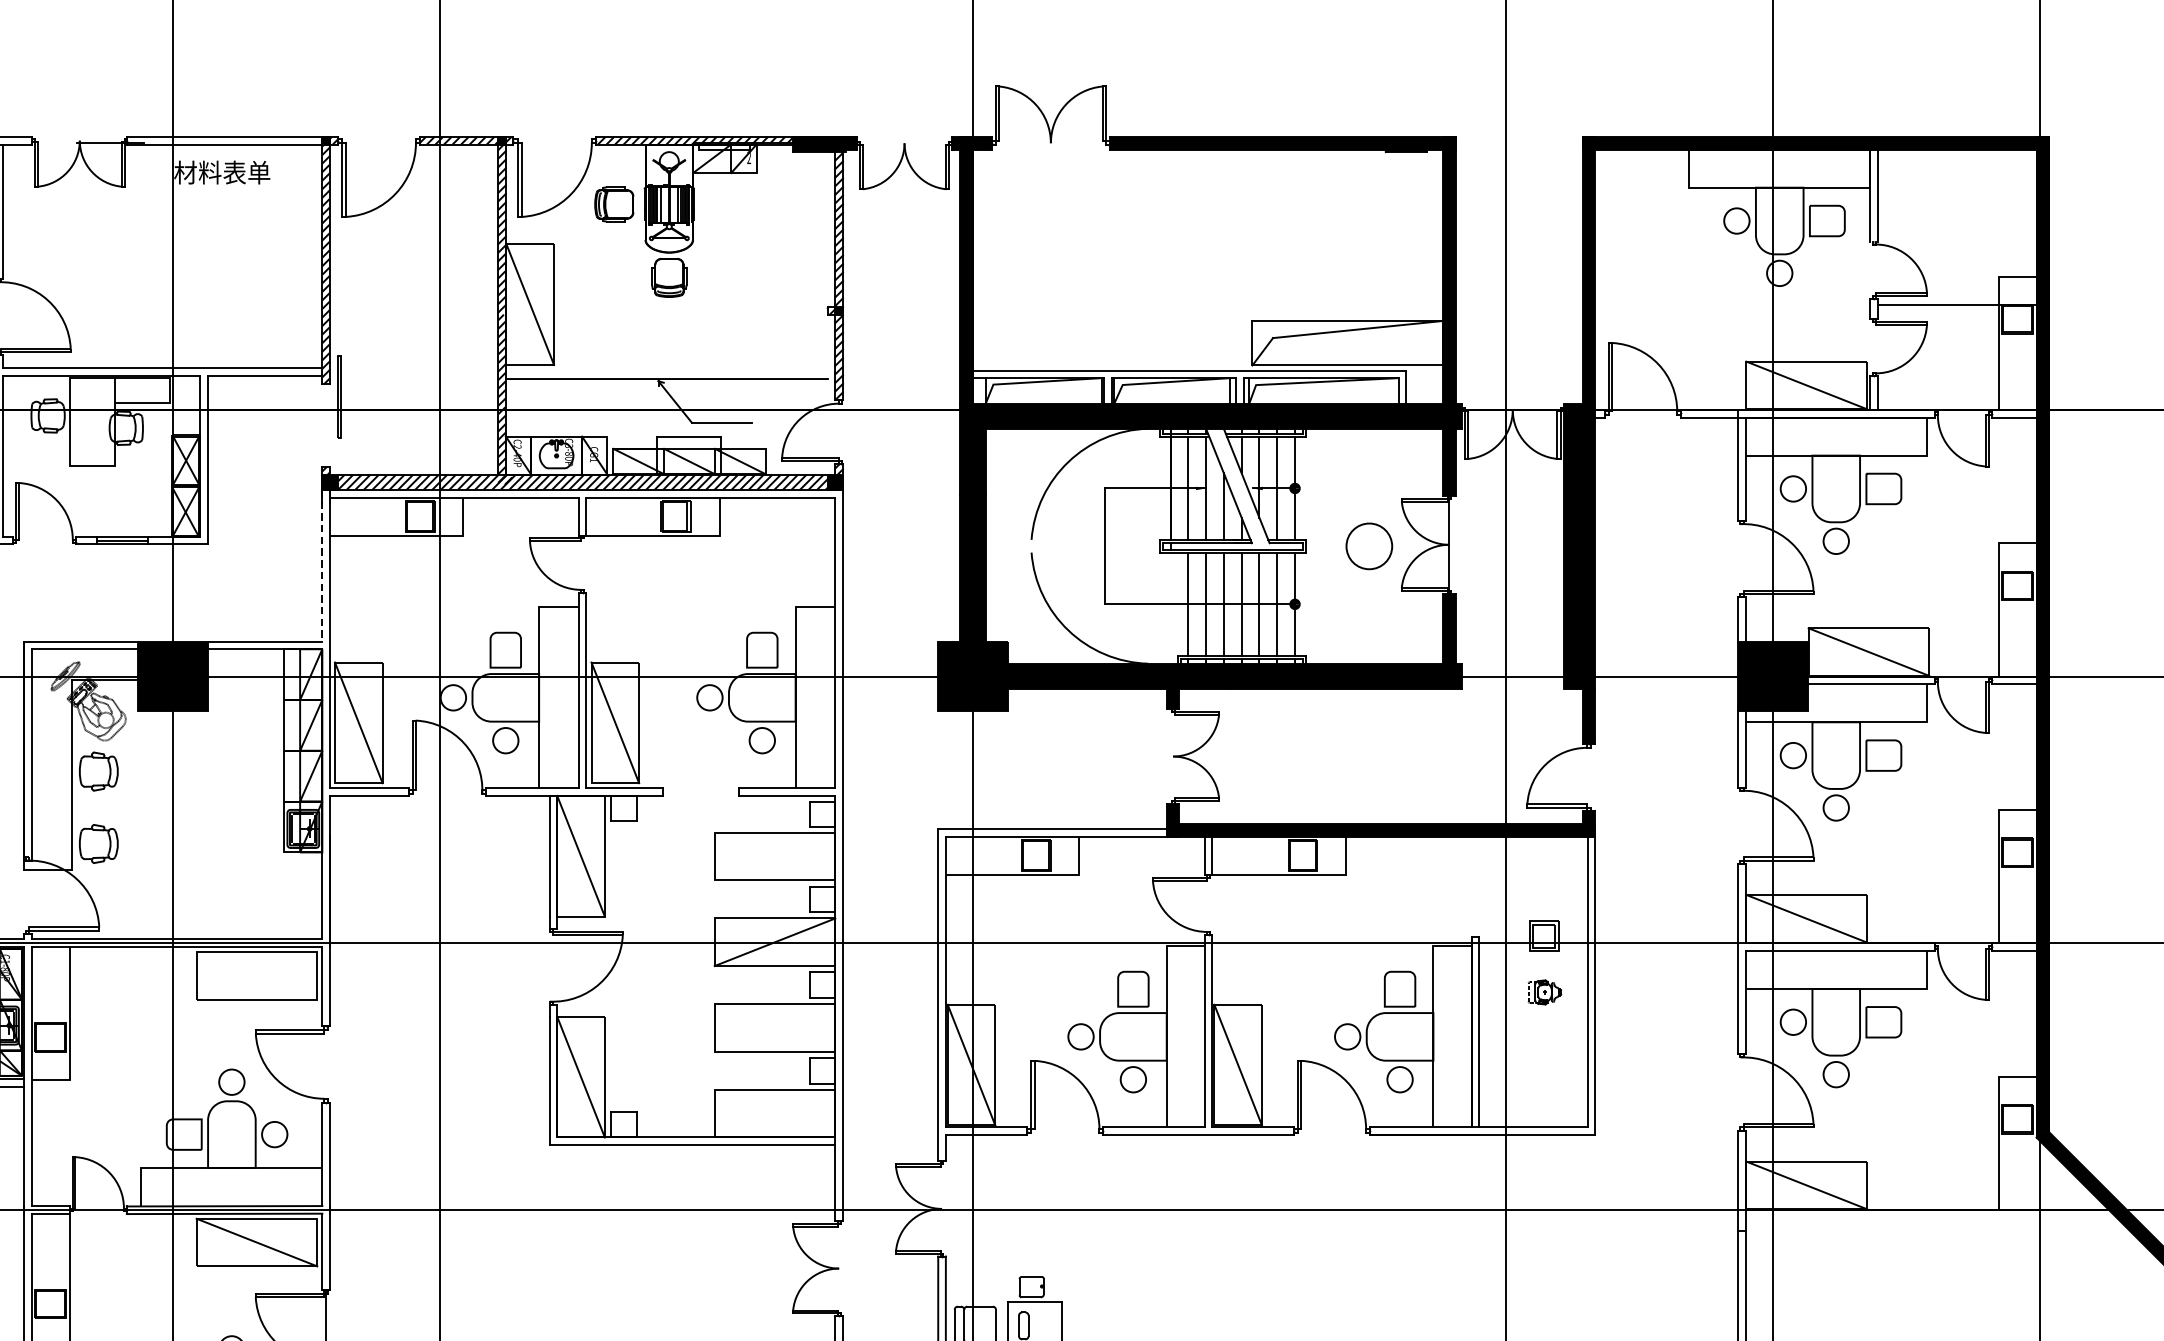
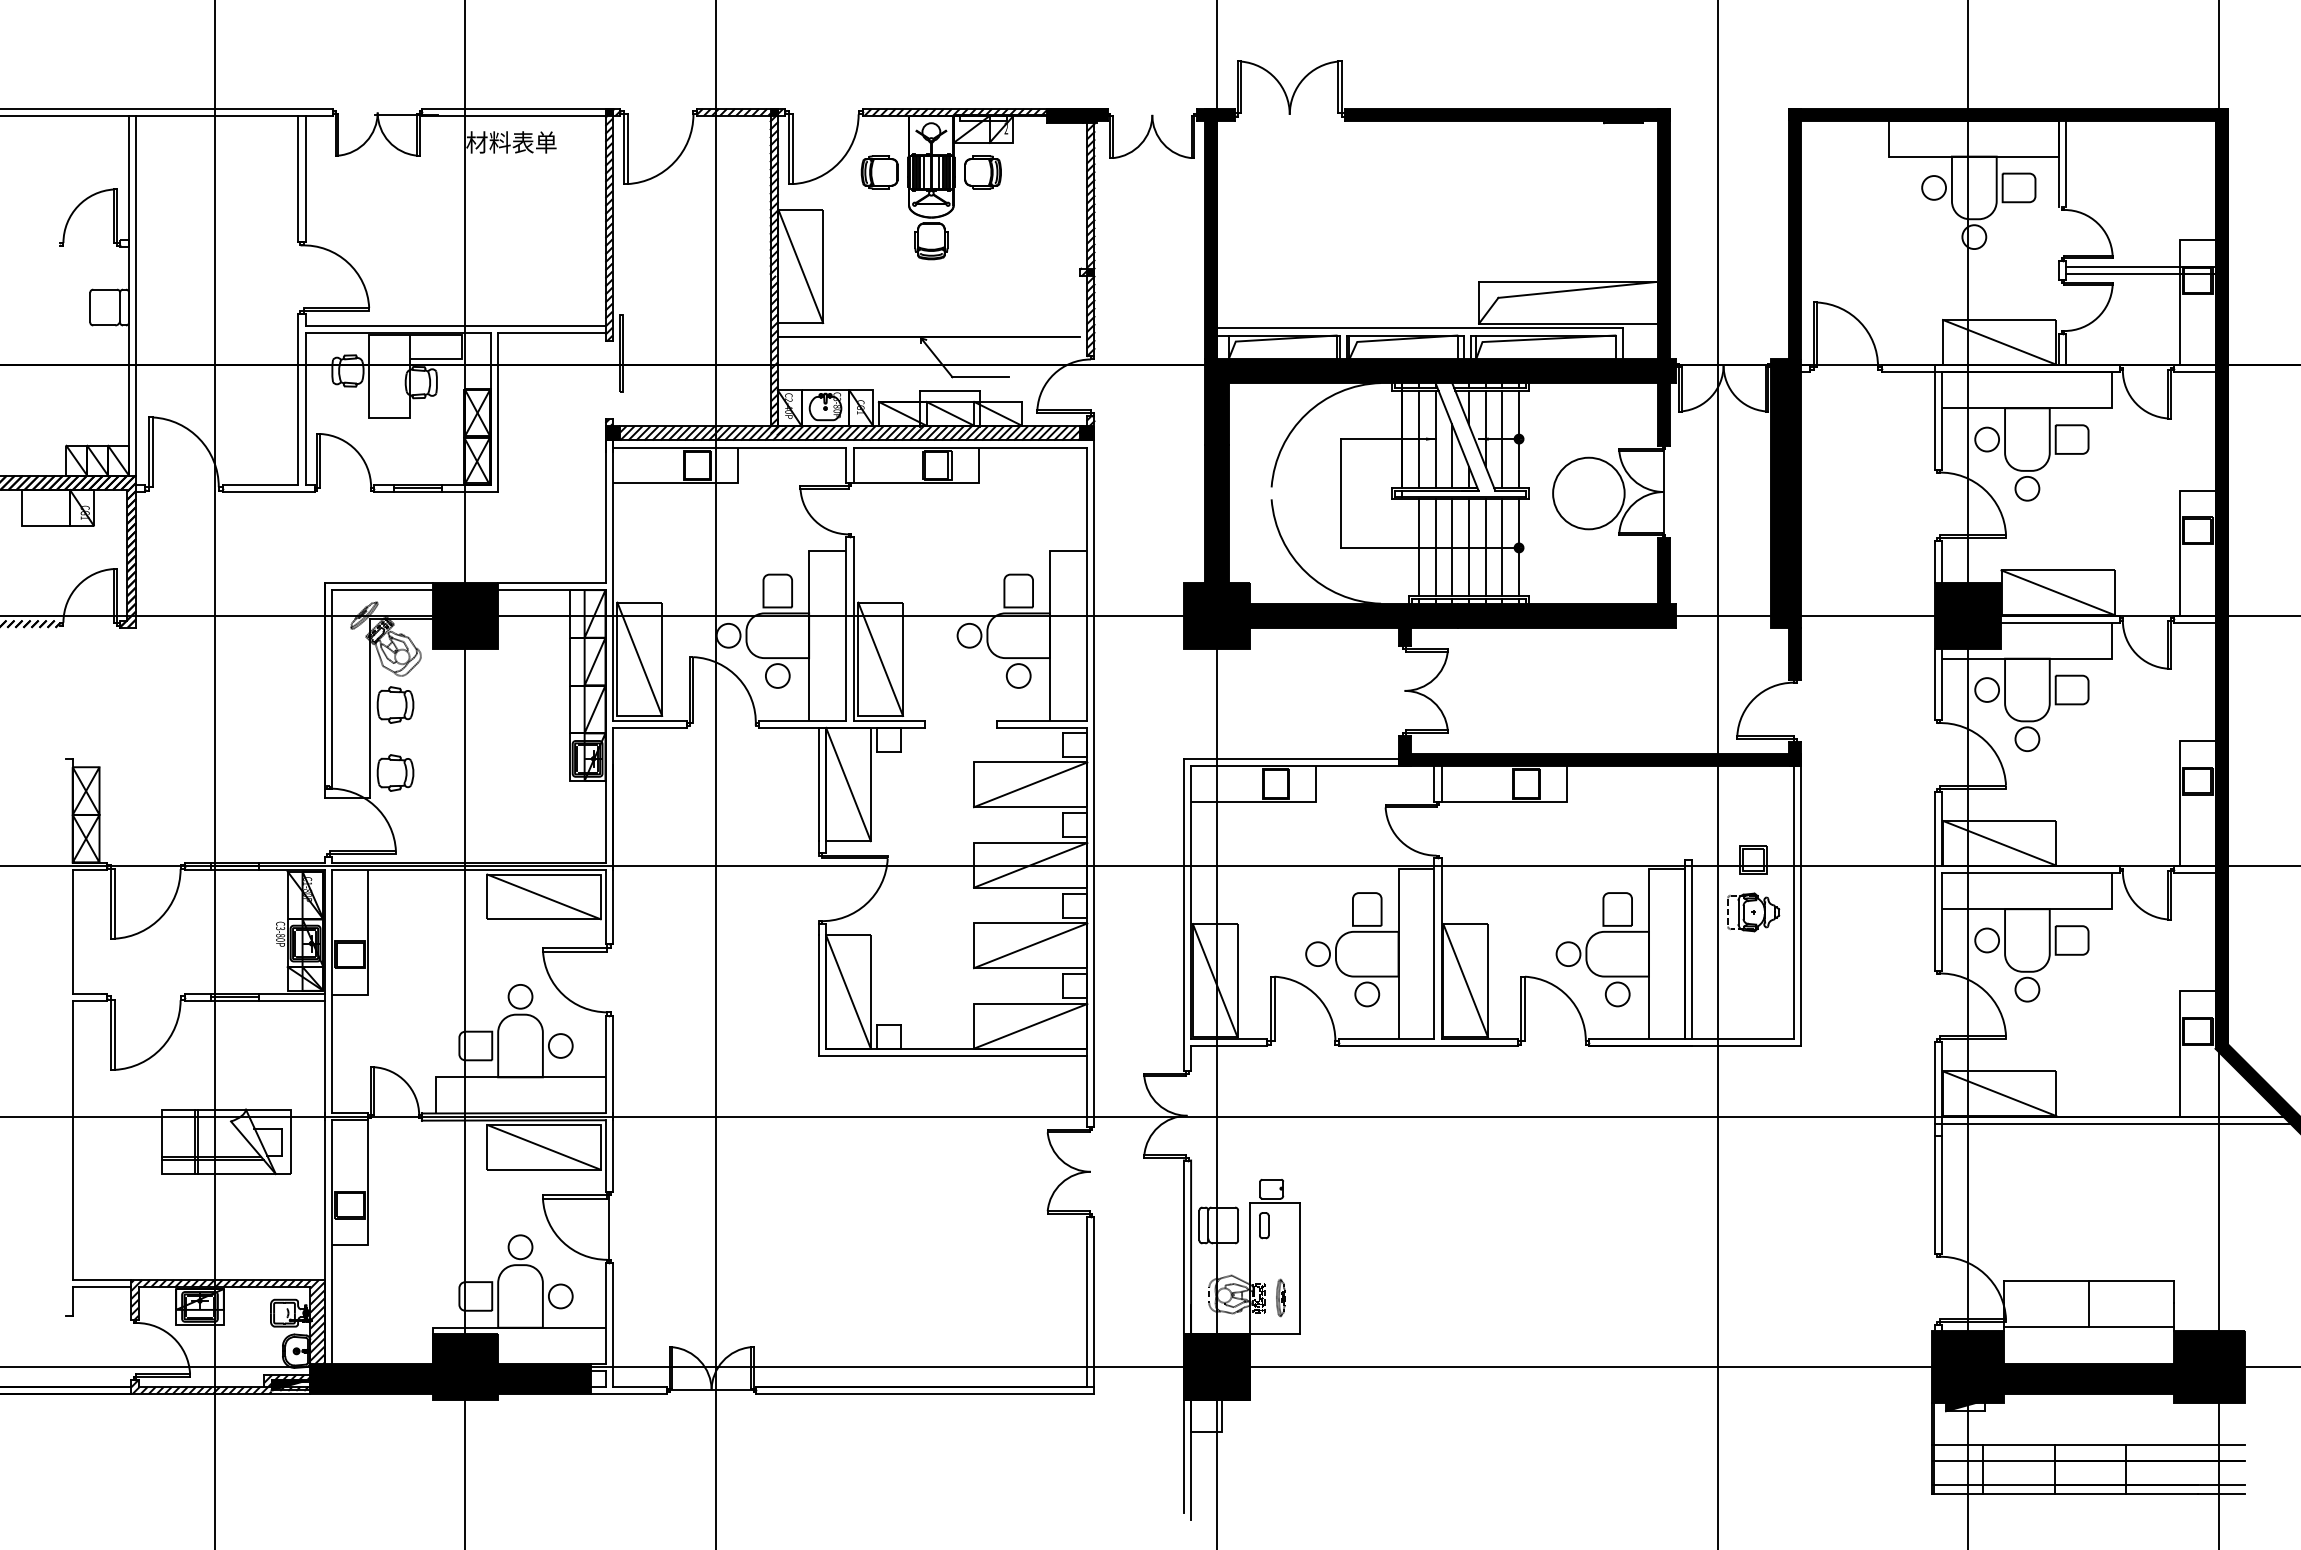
part: (723, 204) -> (982, 172), added
line: (1956, 313) -> (2140, 274), added
circle: (1368, 546) -> (1588, 493), size x1.67
line: (322, 566) -> (605, 512), dashed -> solid
line: (774, 856) -> (1030, 784), added
line: (256, 975) -> (543, 896), added
part: (1544, 992) -> (1753, 912), size x1.67
line: (774, 1027) -> (1030, 945), added
line: (774, 1112) -> (1030, 1025), added
line: (1926, 1217) -> (2112, 1123), added

